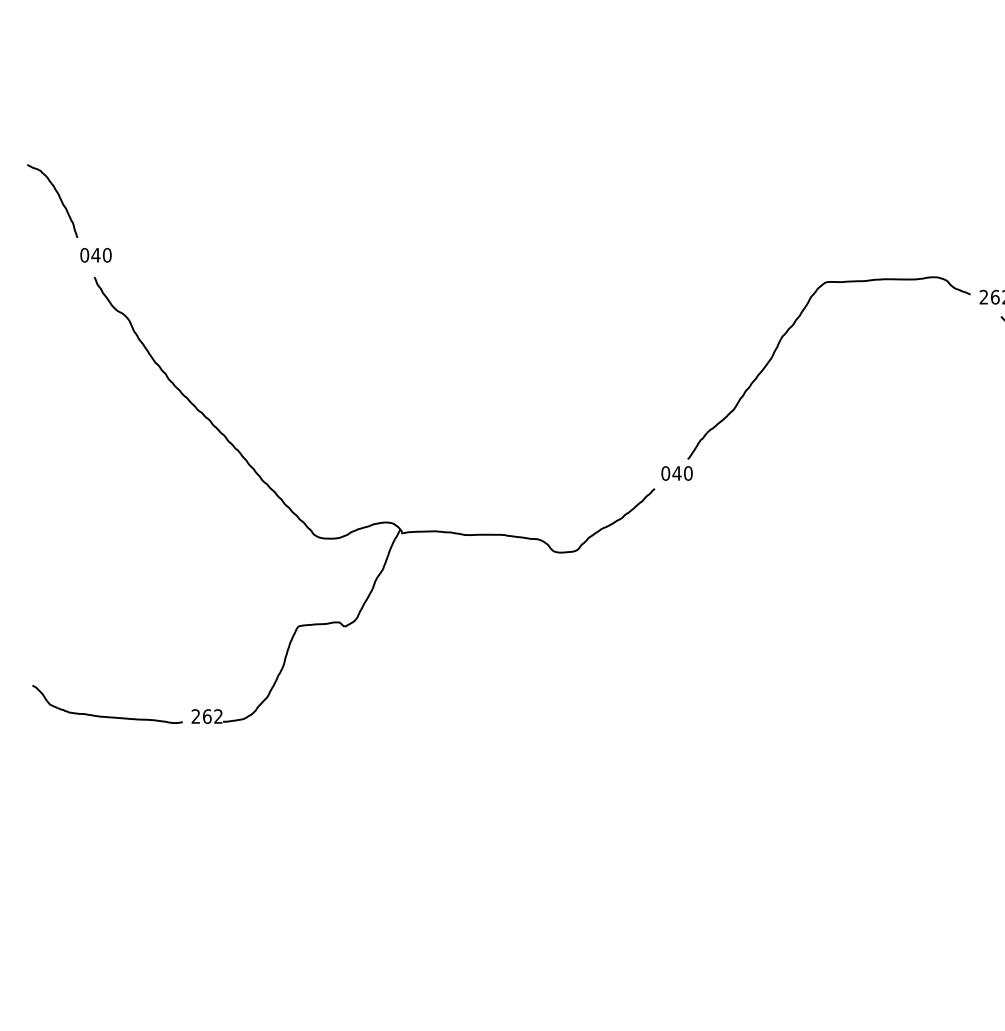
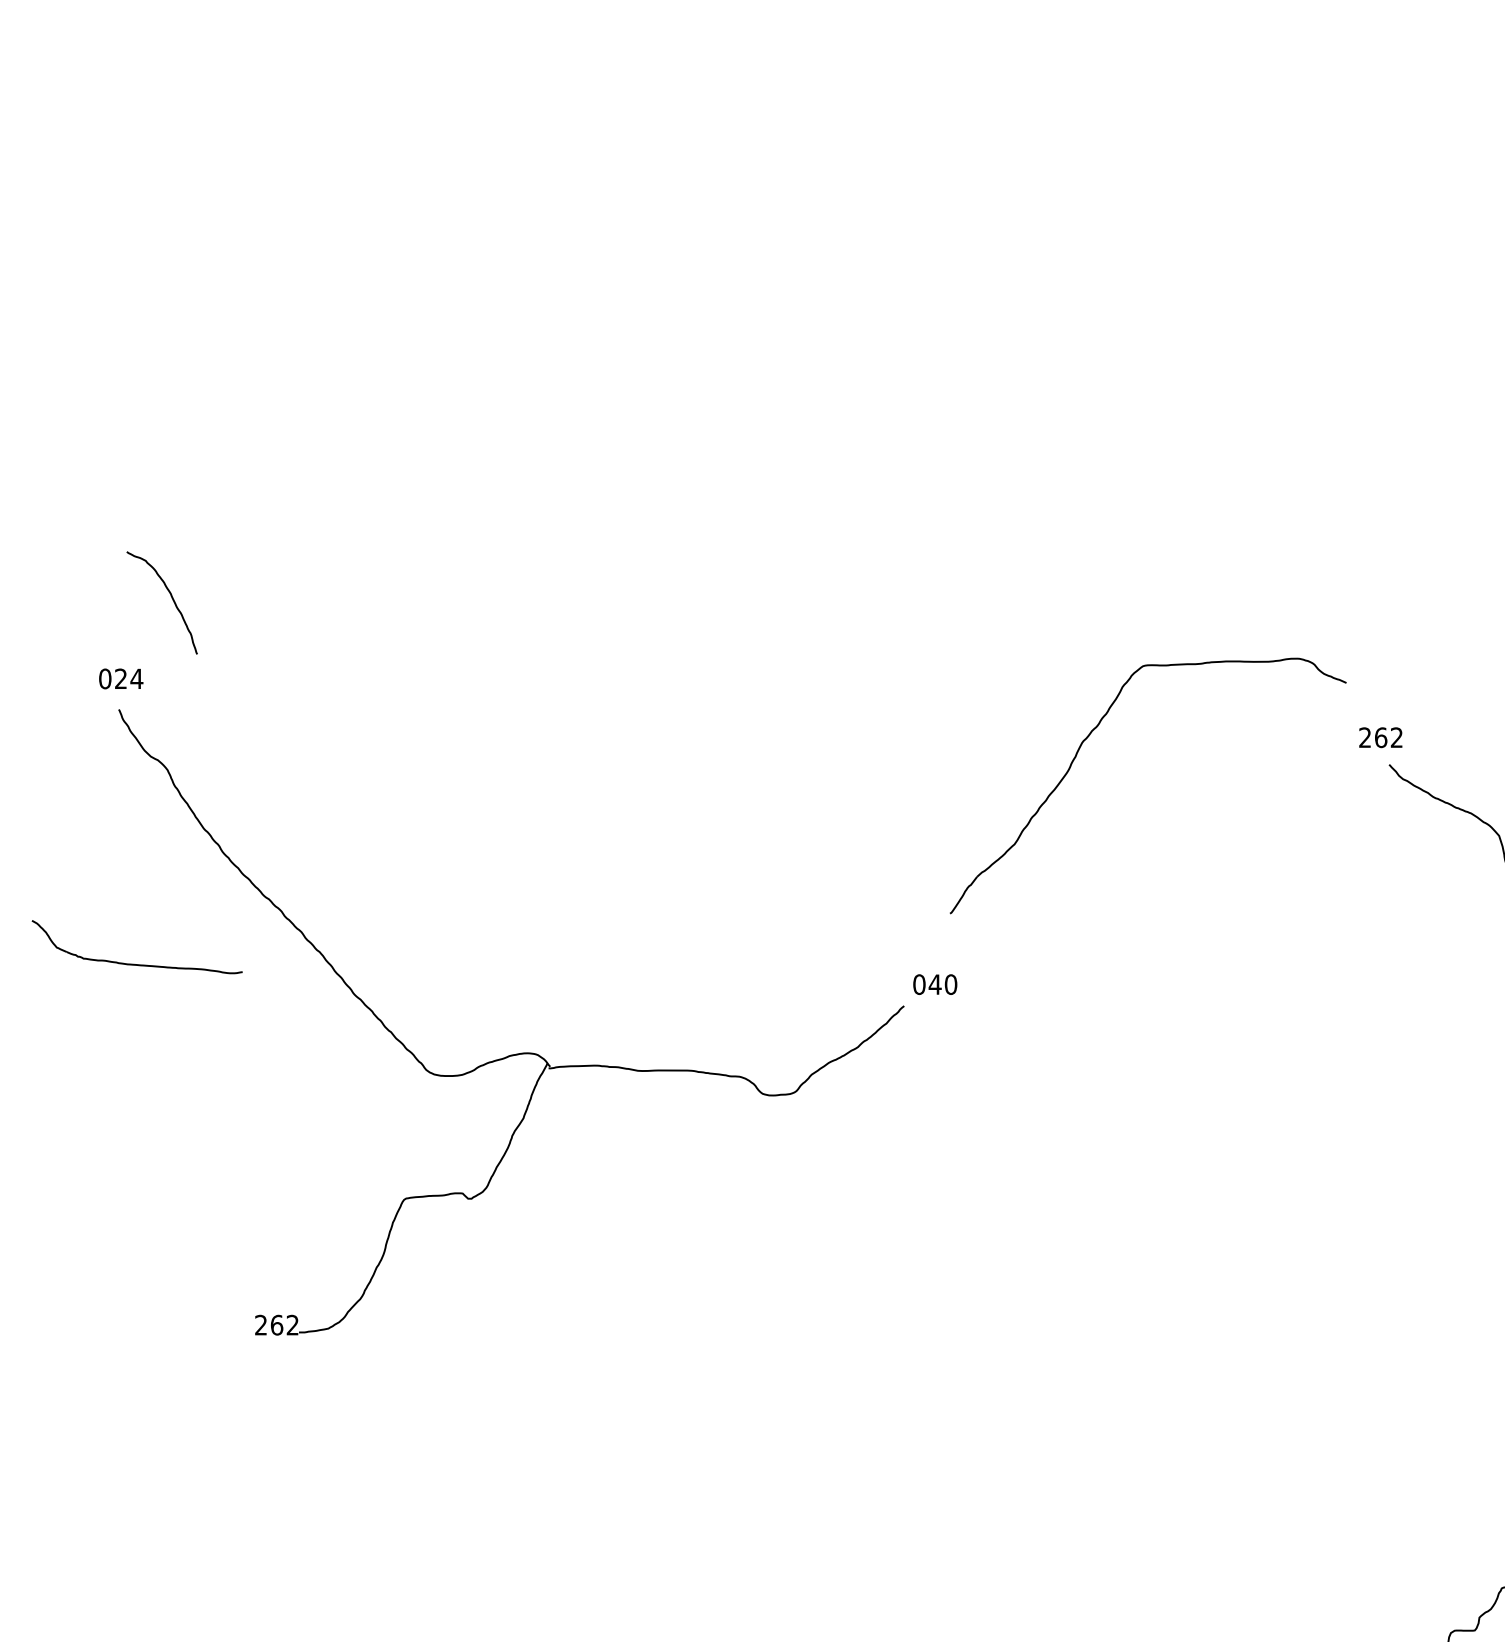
curve: (59, 197) -> (171, 598), moved
text: (101, 255) -> (128, 678), 040 -> 024
part: (787, 332) -> (1089, 736), moved
part: (105, 716) -> (134, 963), moved

